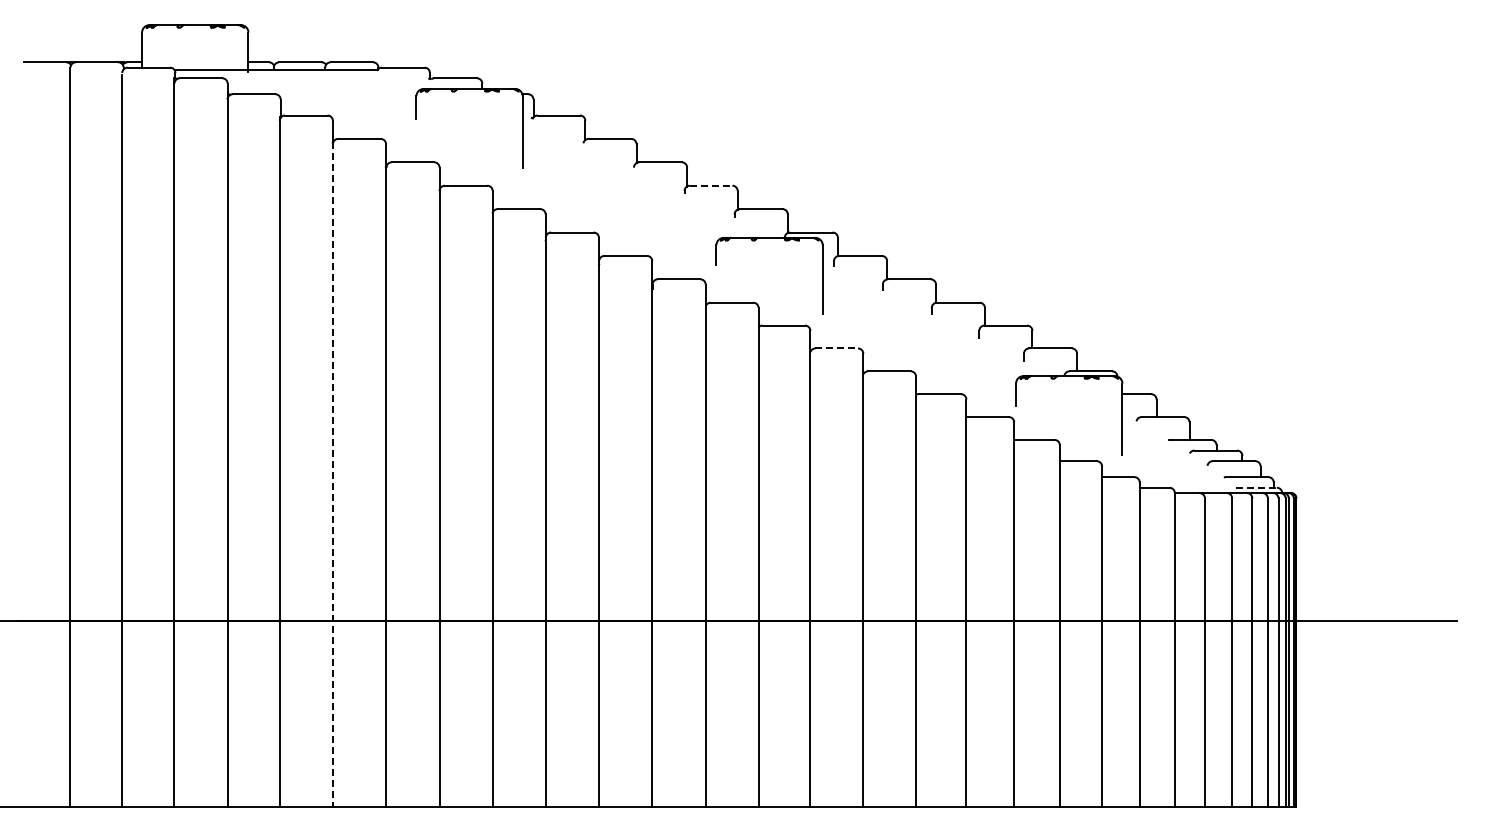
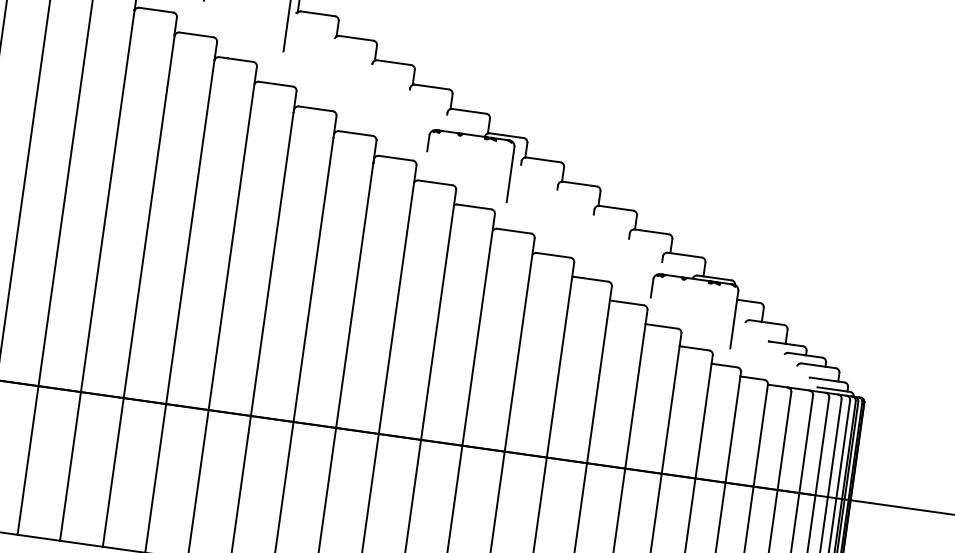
line: (711, 185) -> (432, 86), dashed -> solid
line: (837, 348) -> (514, 231), dashed -> solid
line: (332, 474) -> (97, 275), dashed -> solid
line: (1257, 487) -> (834, 389), dashed -> solid

